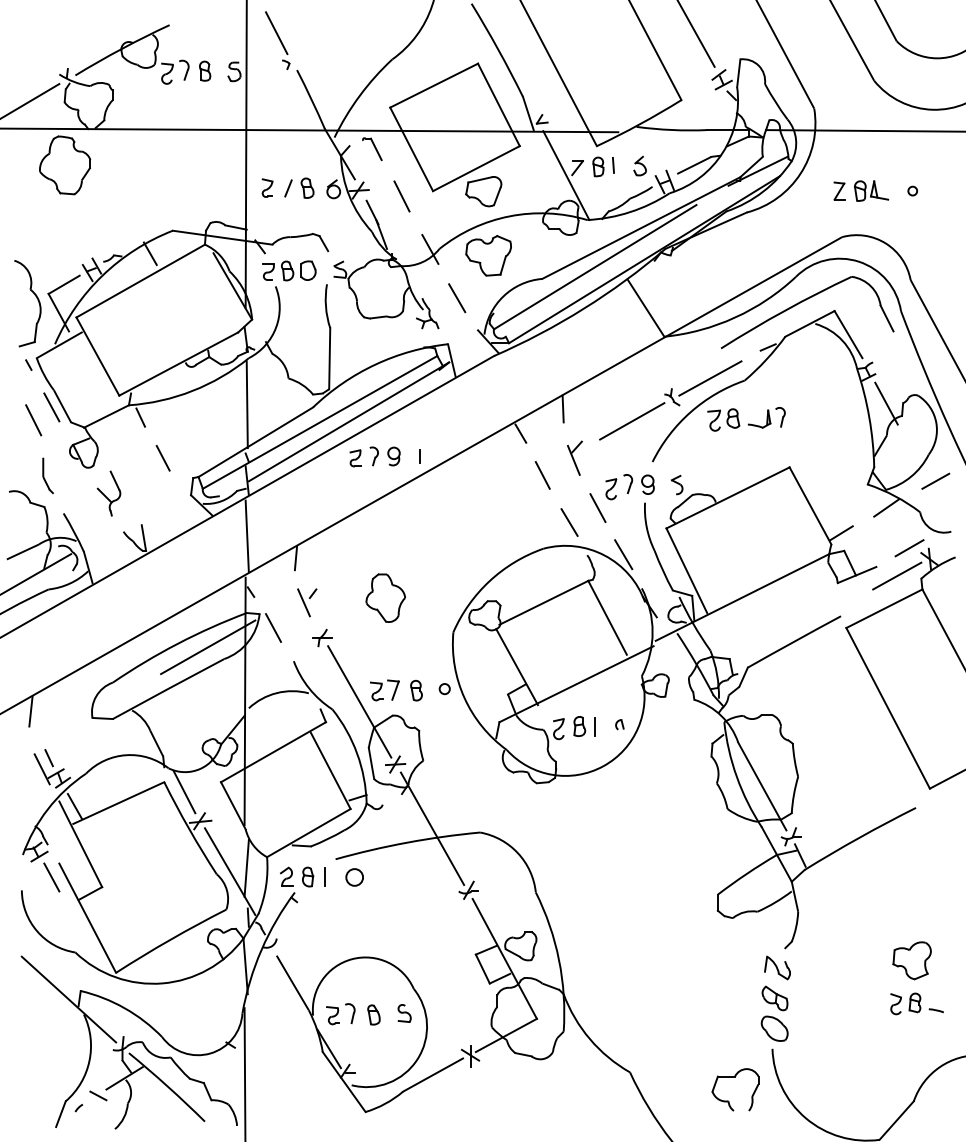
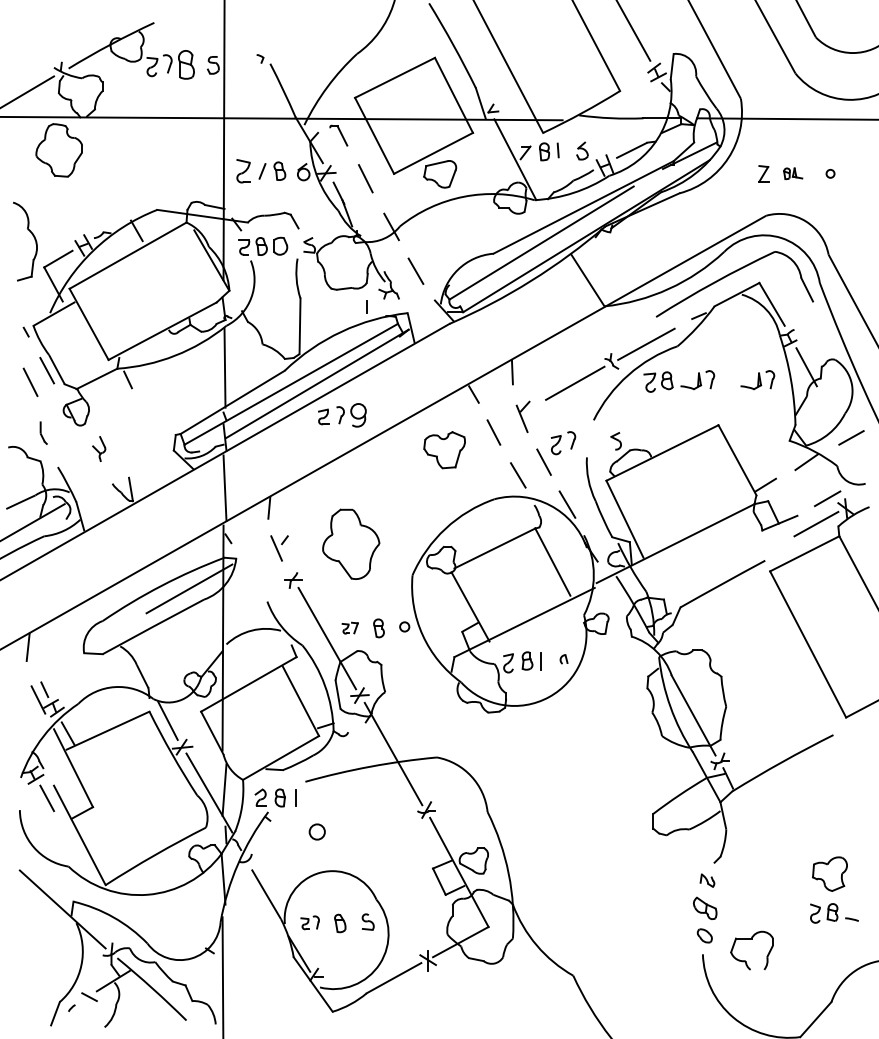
line: (276, 33) -> (251, 30), removed
part: (205, 70) -> (187, 64), size x1.6
part: (267, 187) -> (243, 170), size x1.4
part: (871, 190) -> (792, 173), size x0.6
part: (488, 255) -> (444, 449), moved
part: (36, 298) -> (33, 236), moved
part: (832, 417) -> (757, 379), added
part: (393, 456) -> (358, 415), size x1.4
line: (419, 456) -> (366, 307), moved
line: (162, 458) -> (147, 417), removed
part: (47, 475) -> (43, 432), size x0.7
part: (647, 484) -> (589, 440), removed
part: (108, 493) -> (98, 448), size x0.6
part: (385, 597) -> (350, 543), size x1.6
line: (273, 627) -> (248, 570), removed
part: (384, 690) -> (349, 628), size x0.6
circle: (354, 877) -> (317, 832), moved
part: (777, 967) -> (707, 880), size x0.6
part: (340, 1014) -> (309, 923), size x0.7
part: (774, 1028) -> (704, 935), size x0.6
part: (735, 1077) -> (752, 939), moved

